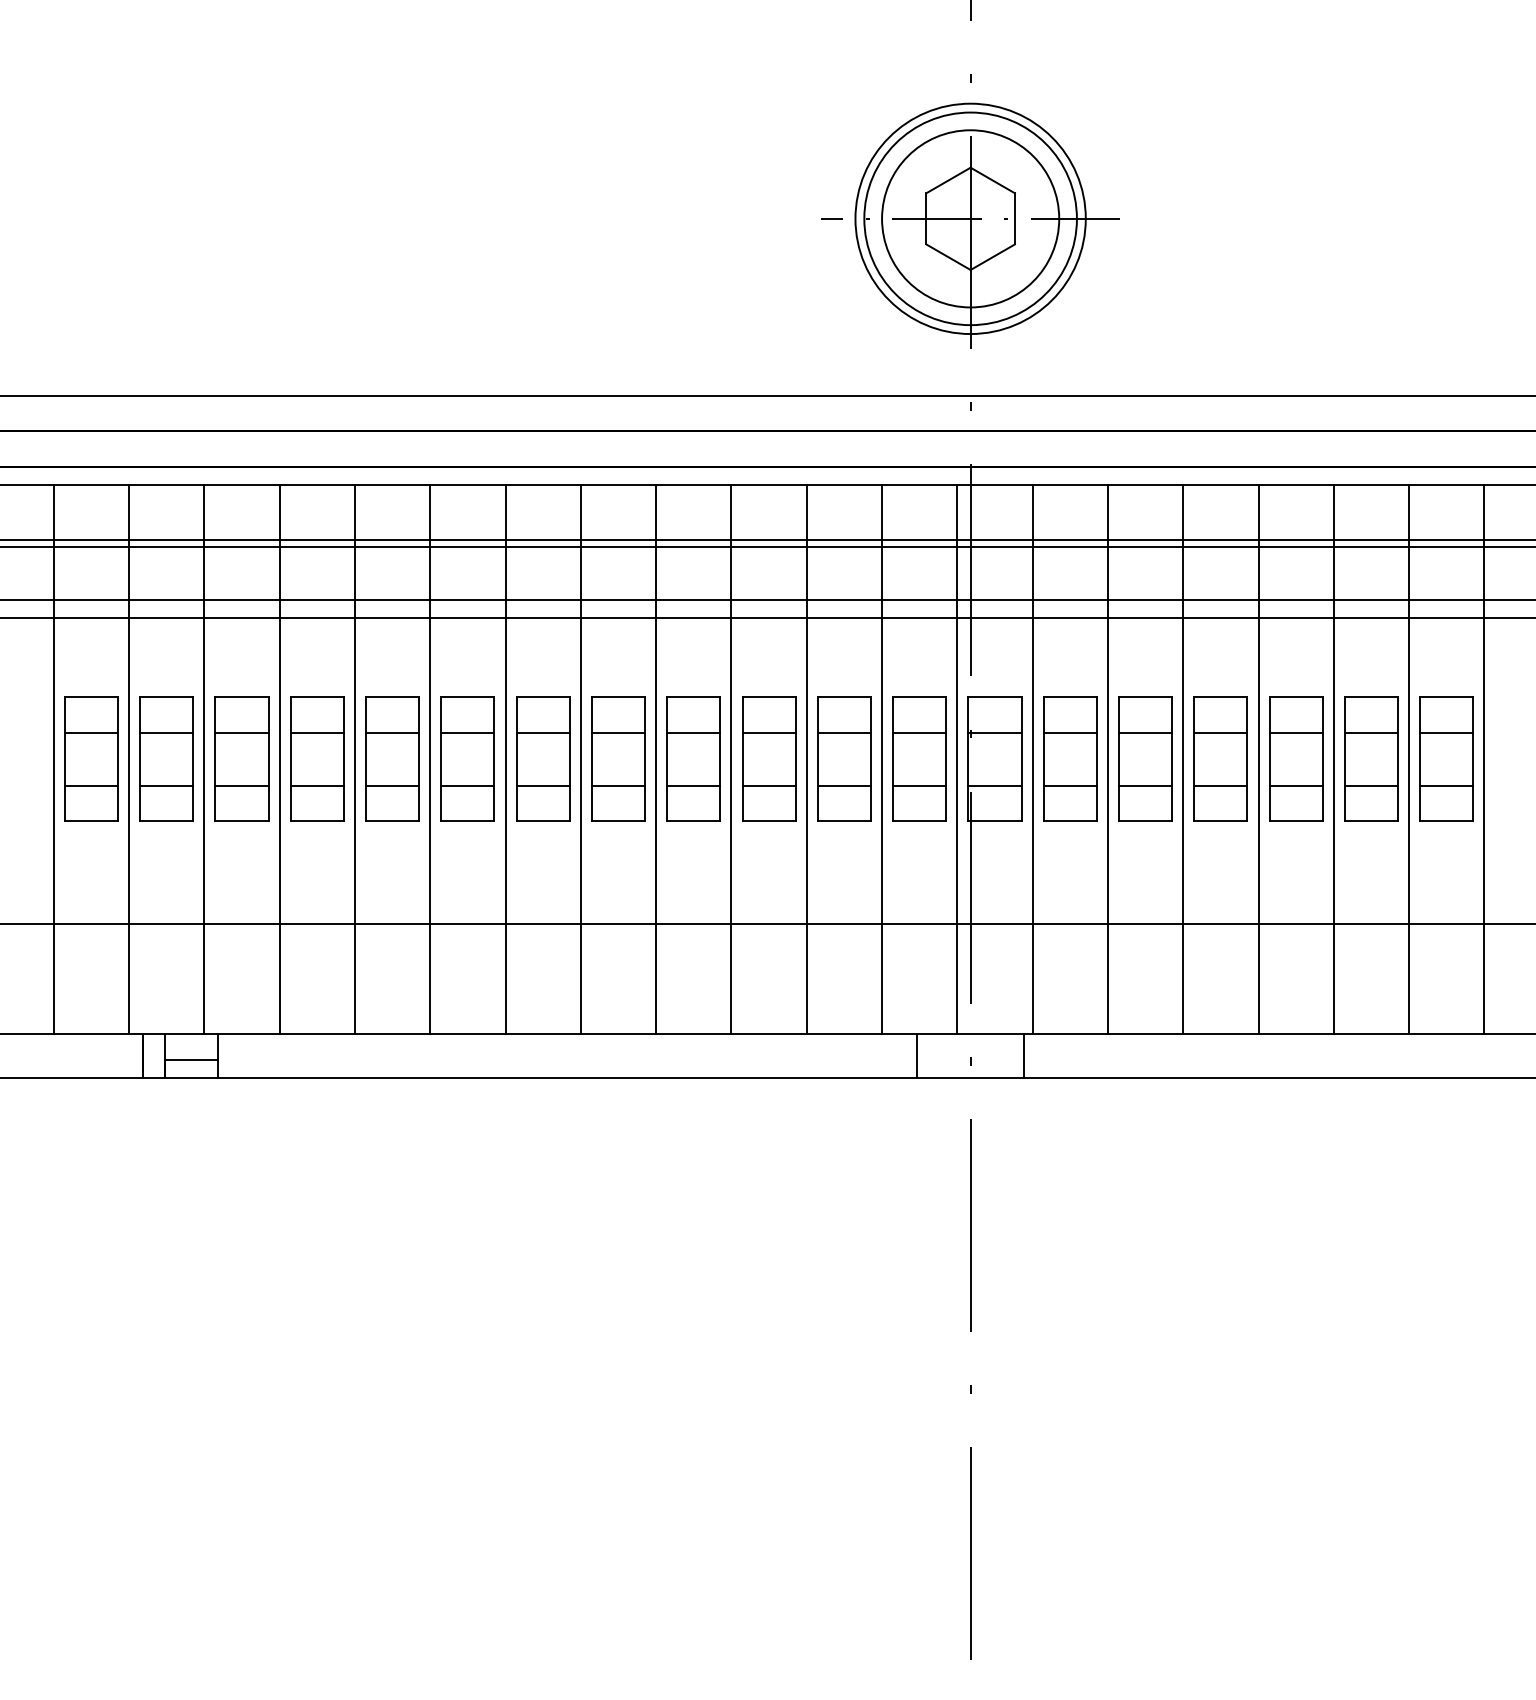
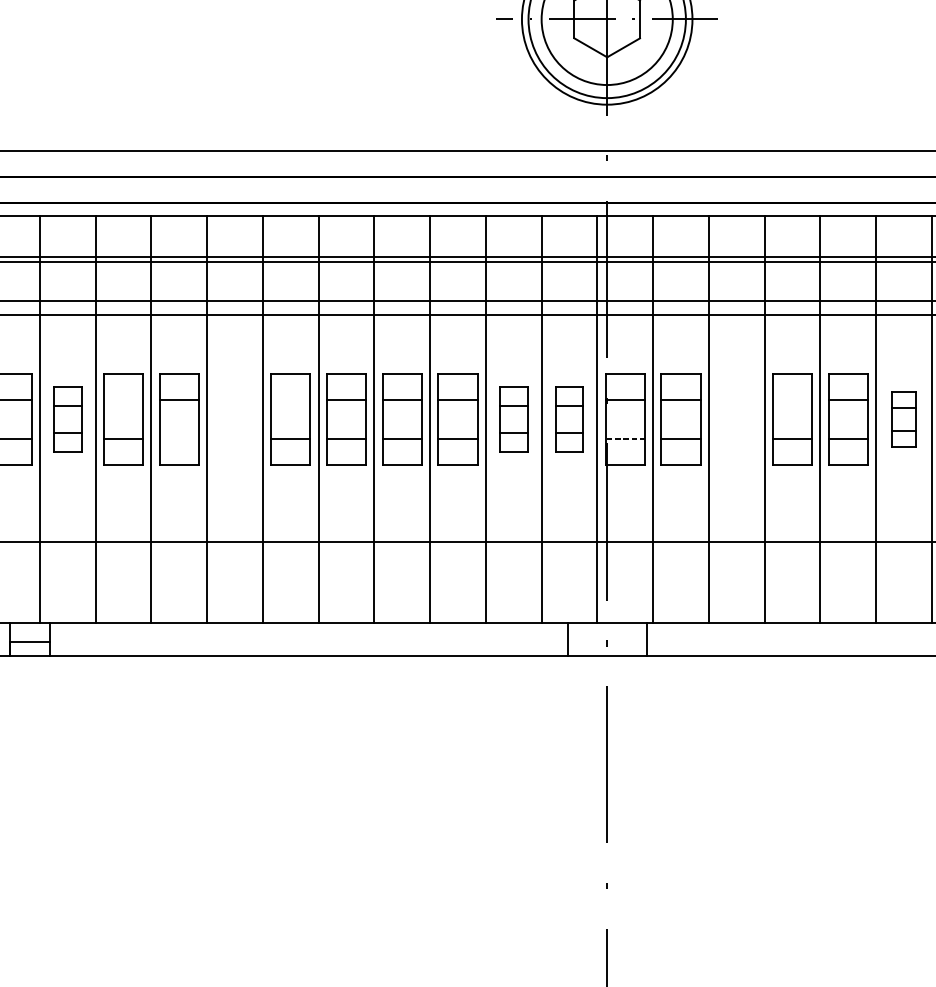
line: (316, 732) -> (122, 399), removed
line: (542, 732) -> (290, 399), removed
line: (1220, 732) -> (792, 399), removed
part: (241, 758) -> (67, 418), size x0.7
part: (467, 758) -> (234, 418), removed
part: (844, 758) -> (513, 418), size x0.7
part: (919, 758) -> (569, 418), size x0.7
part: (1145, 758) -> (736, 418), removed
part: (1371, 758) -> (903, 418), size x0.6
line: (392, 785) -> (179, 438), removed
line: (995, 785) -> (625, 438), solid -> dashed

